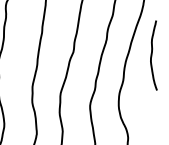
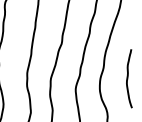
curve: (152, 55) -> (128, 78), moved

